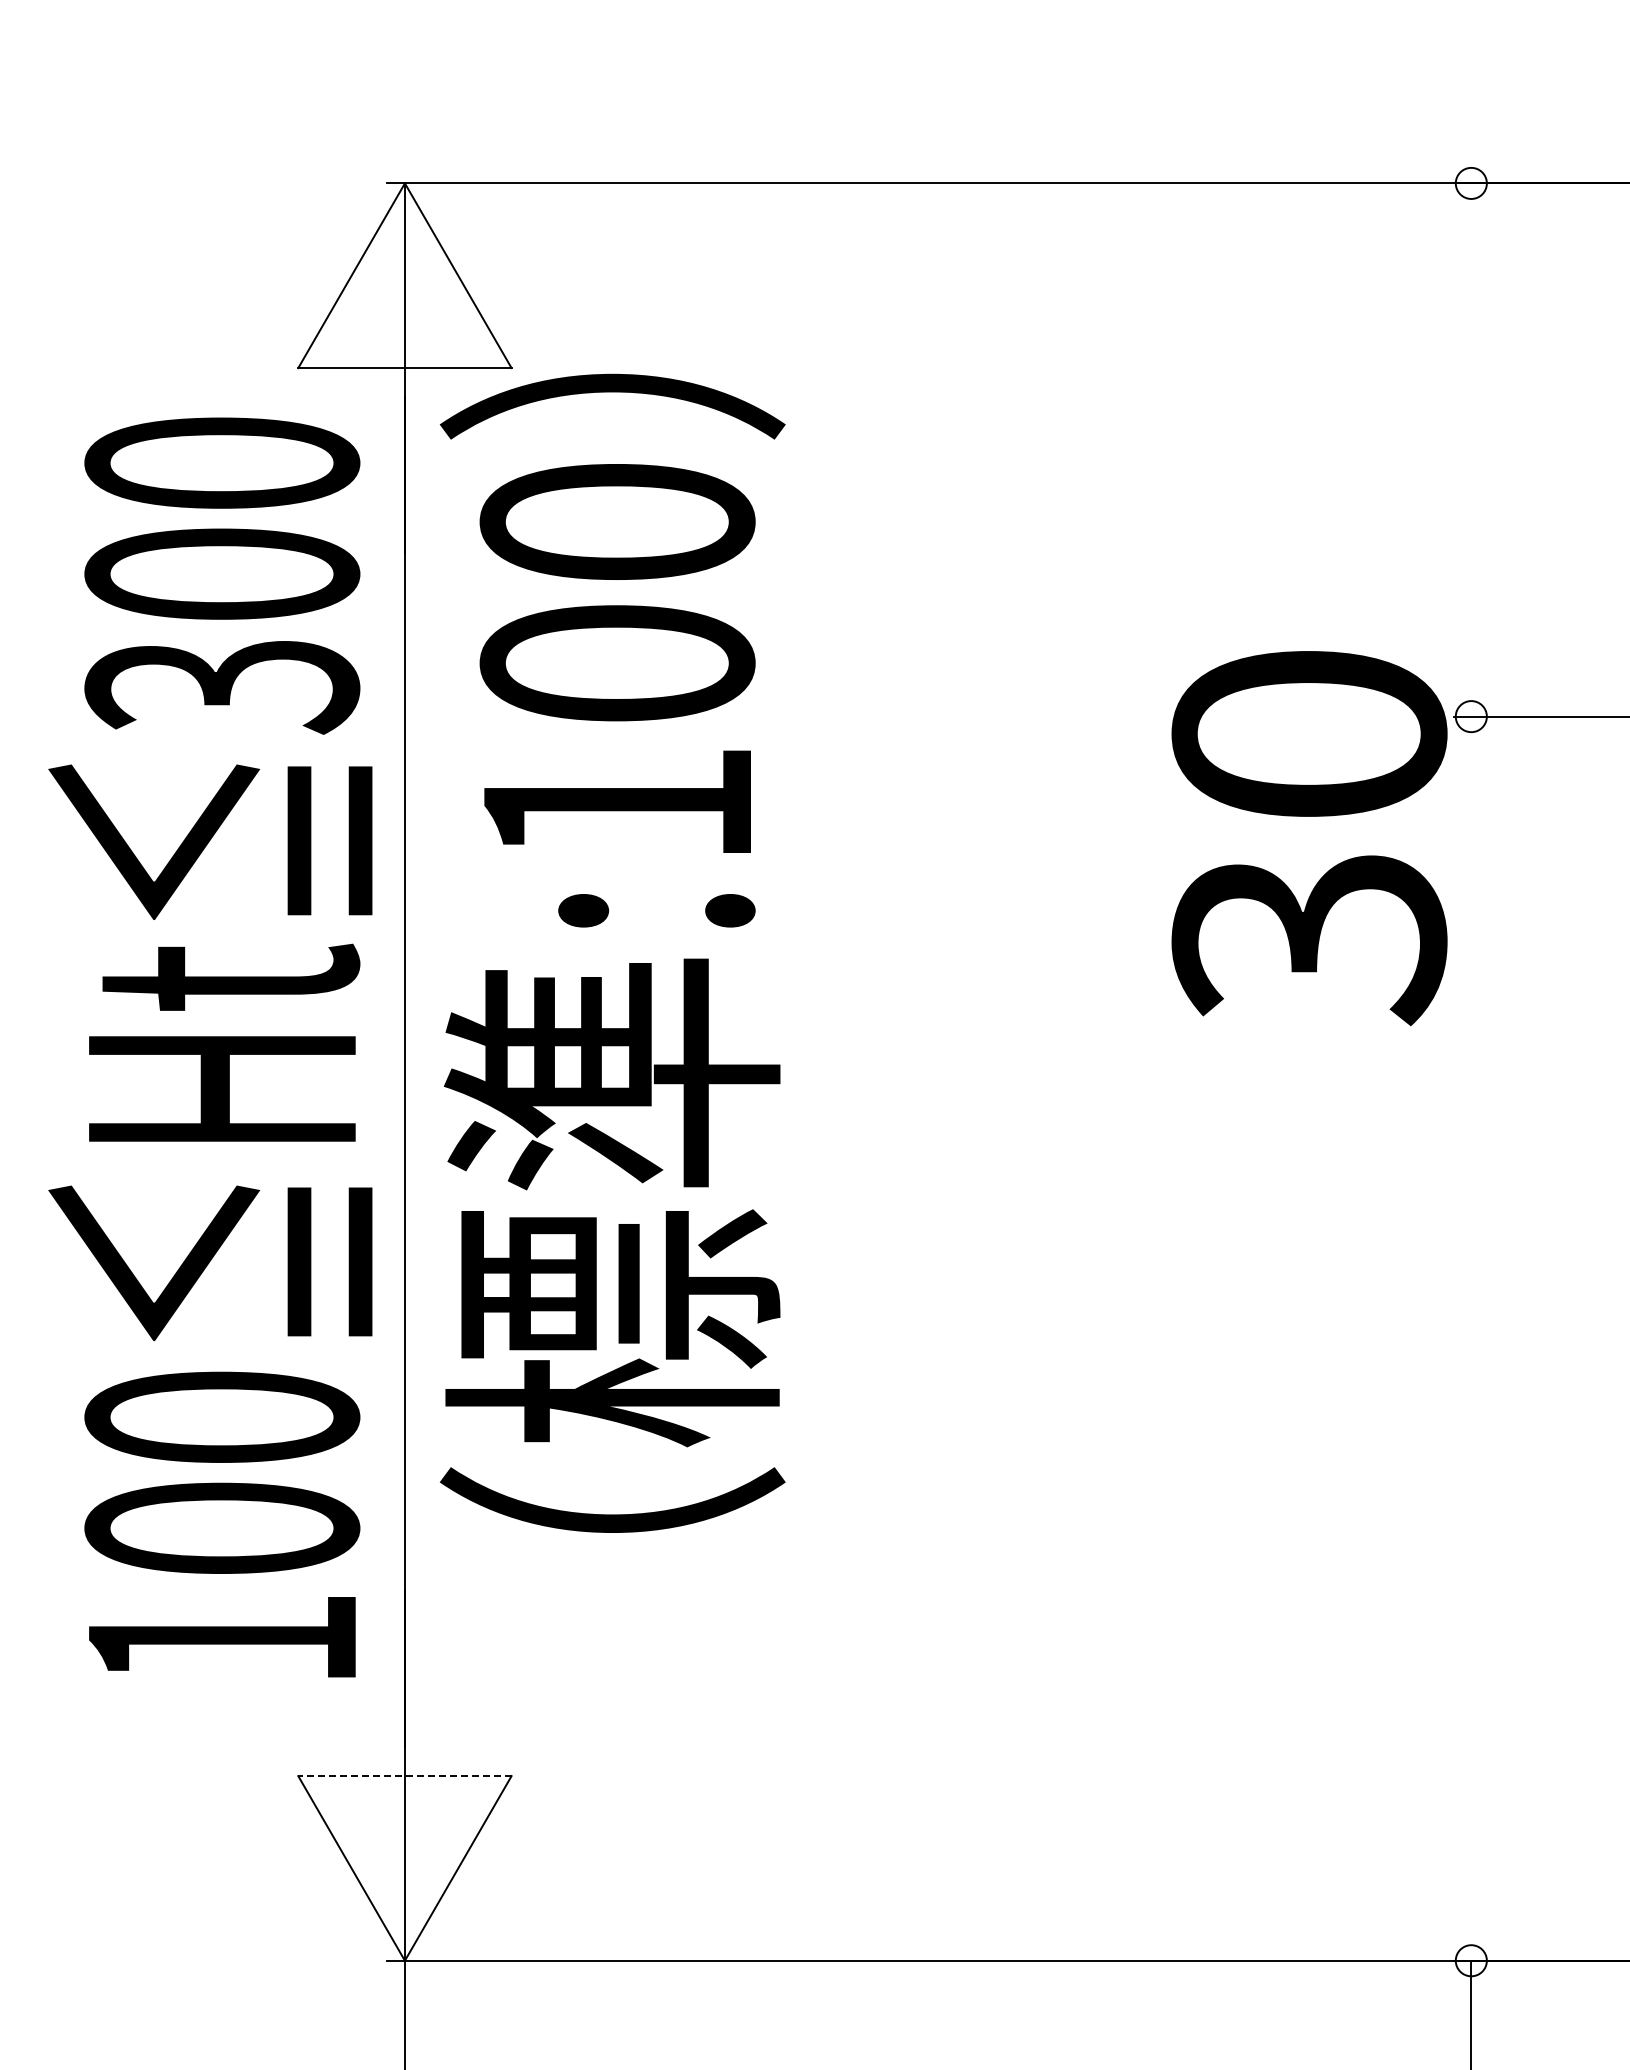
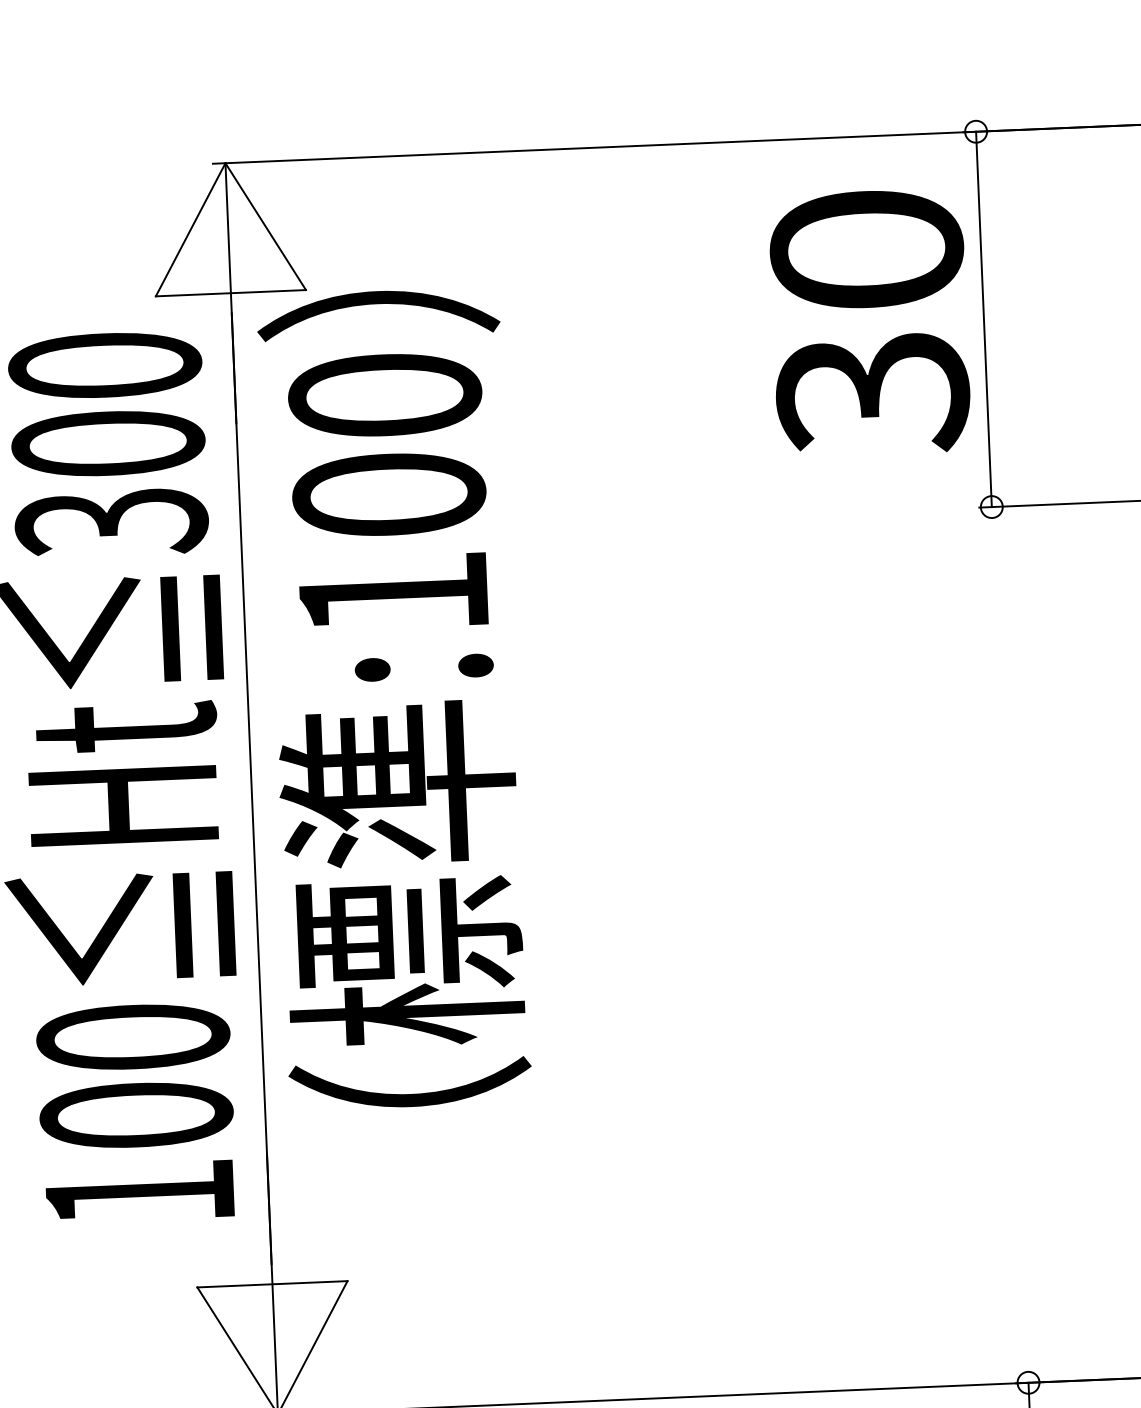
line: (1471, 449) -> (984, 319), added
text: (1309, 838) -> (870, 323), moved
line: (404, 1776) -> (272, 1284), dashed -> solid

